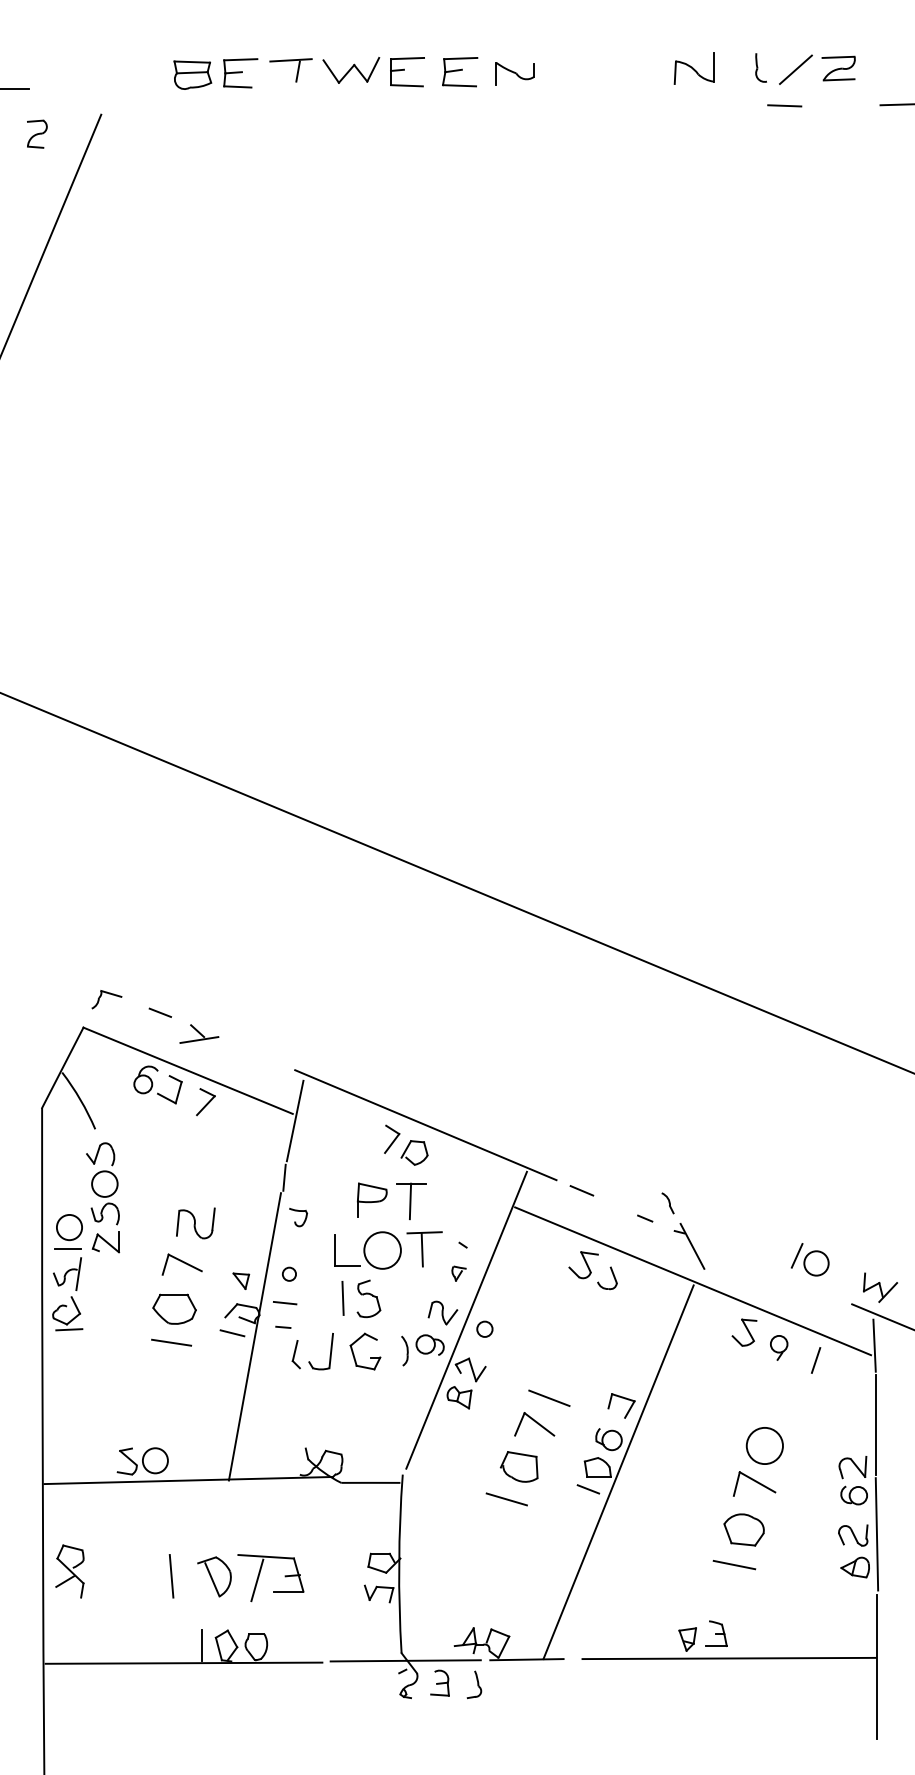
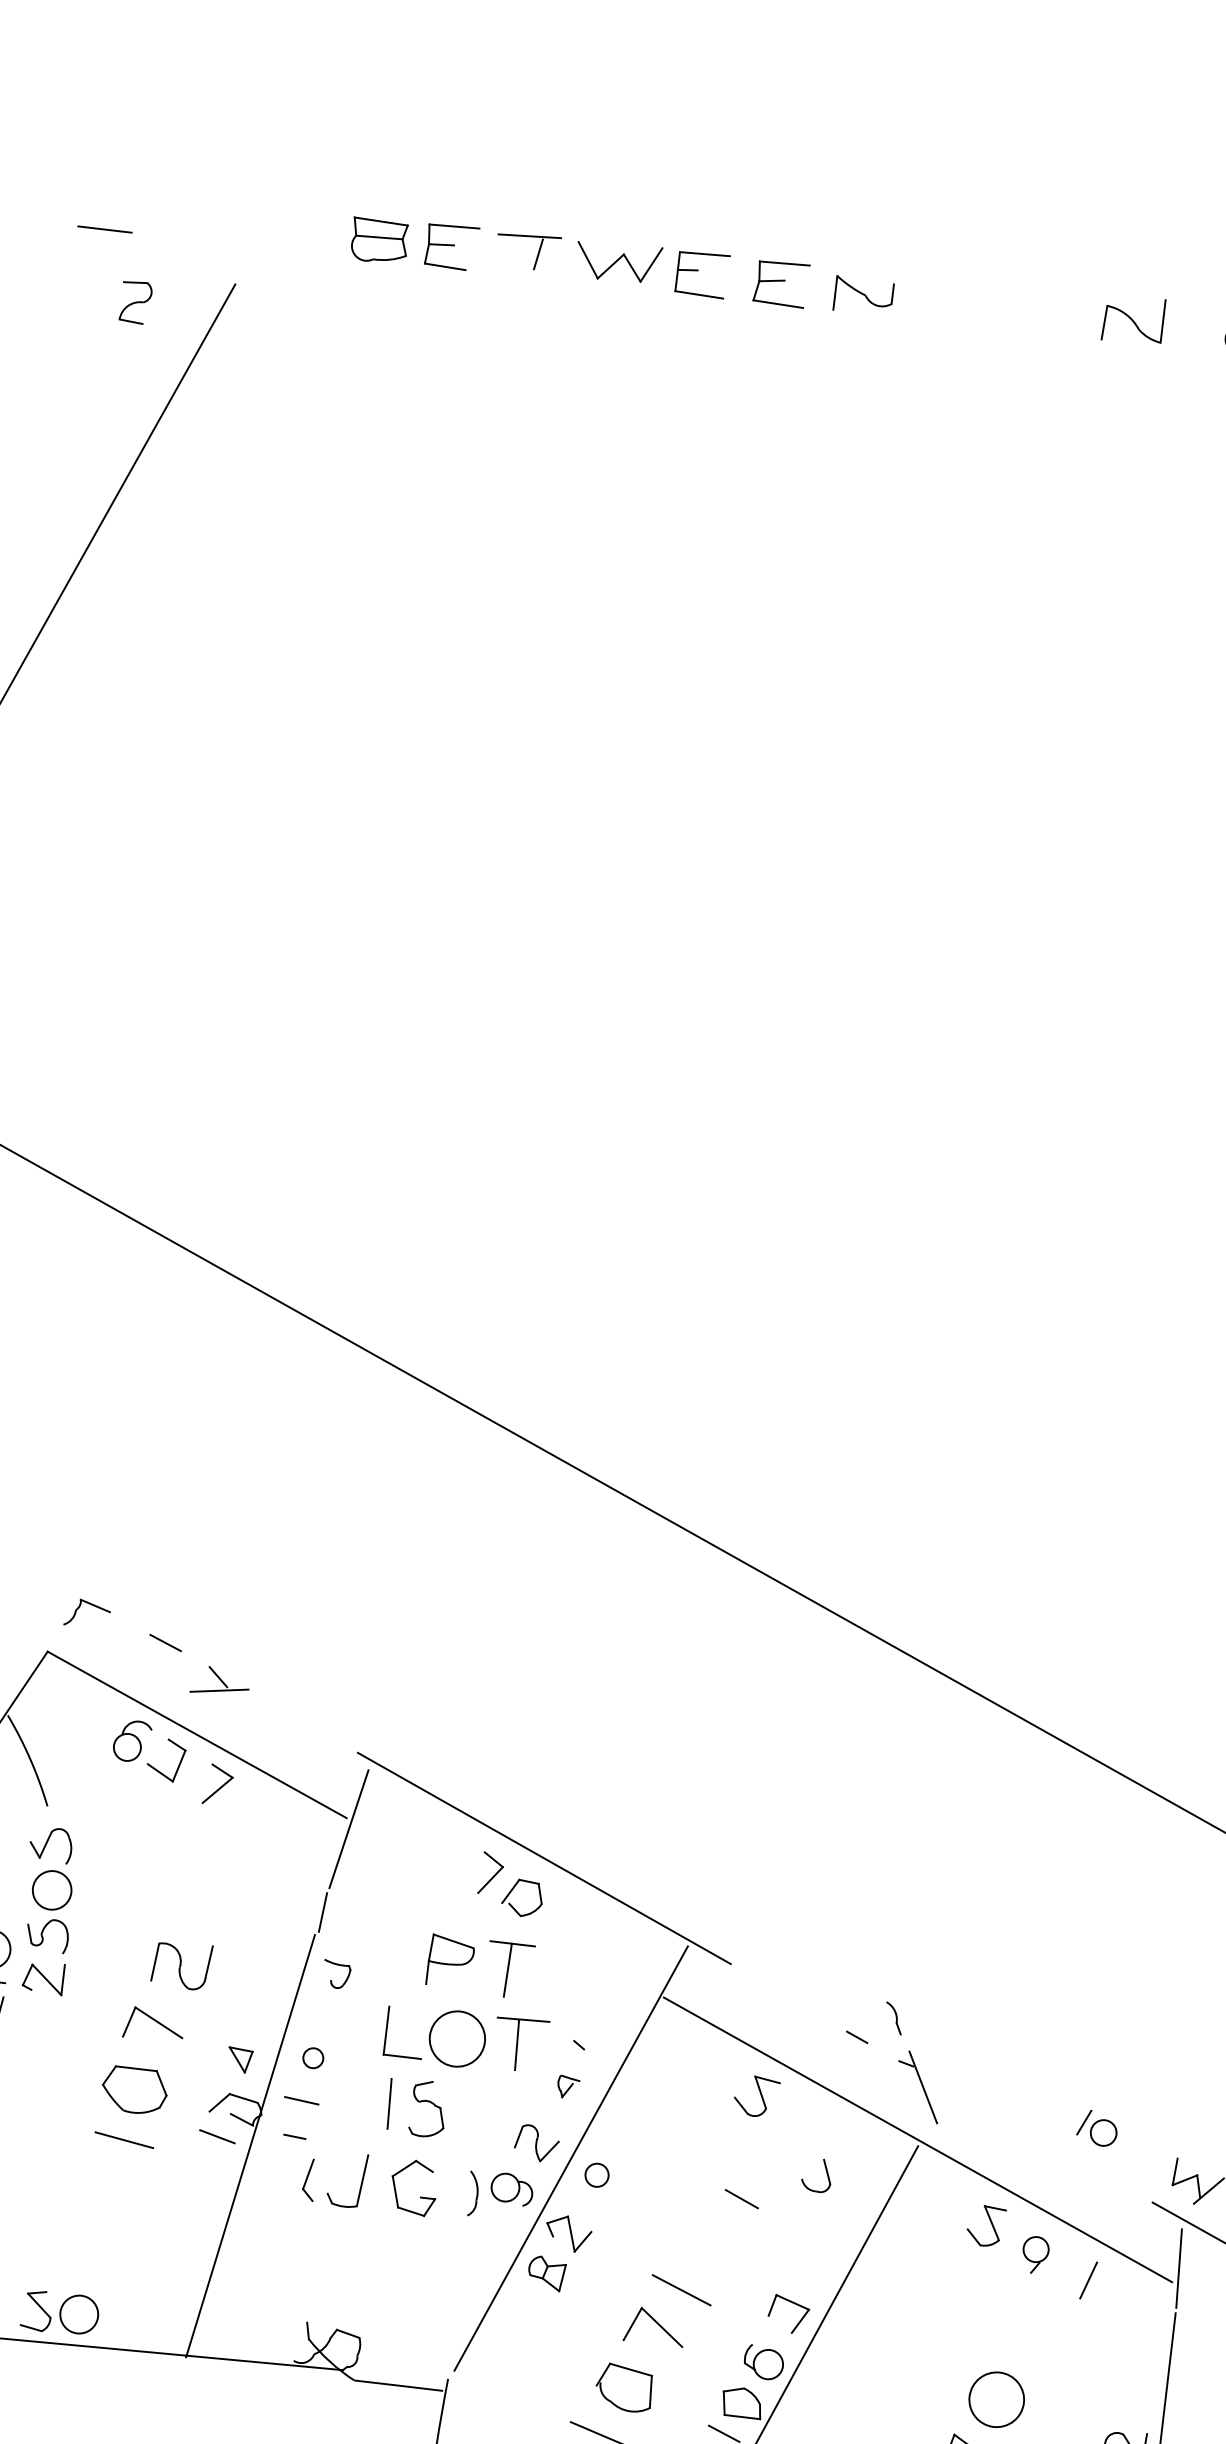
line: (581, 1190) -> (741, 2198), moved
part: (809, 1259) -> (1096, 2127), size x0.7
part: (613, 1277) -> (826, 2175), moved

